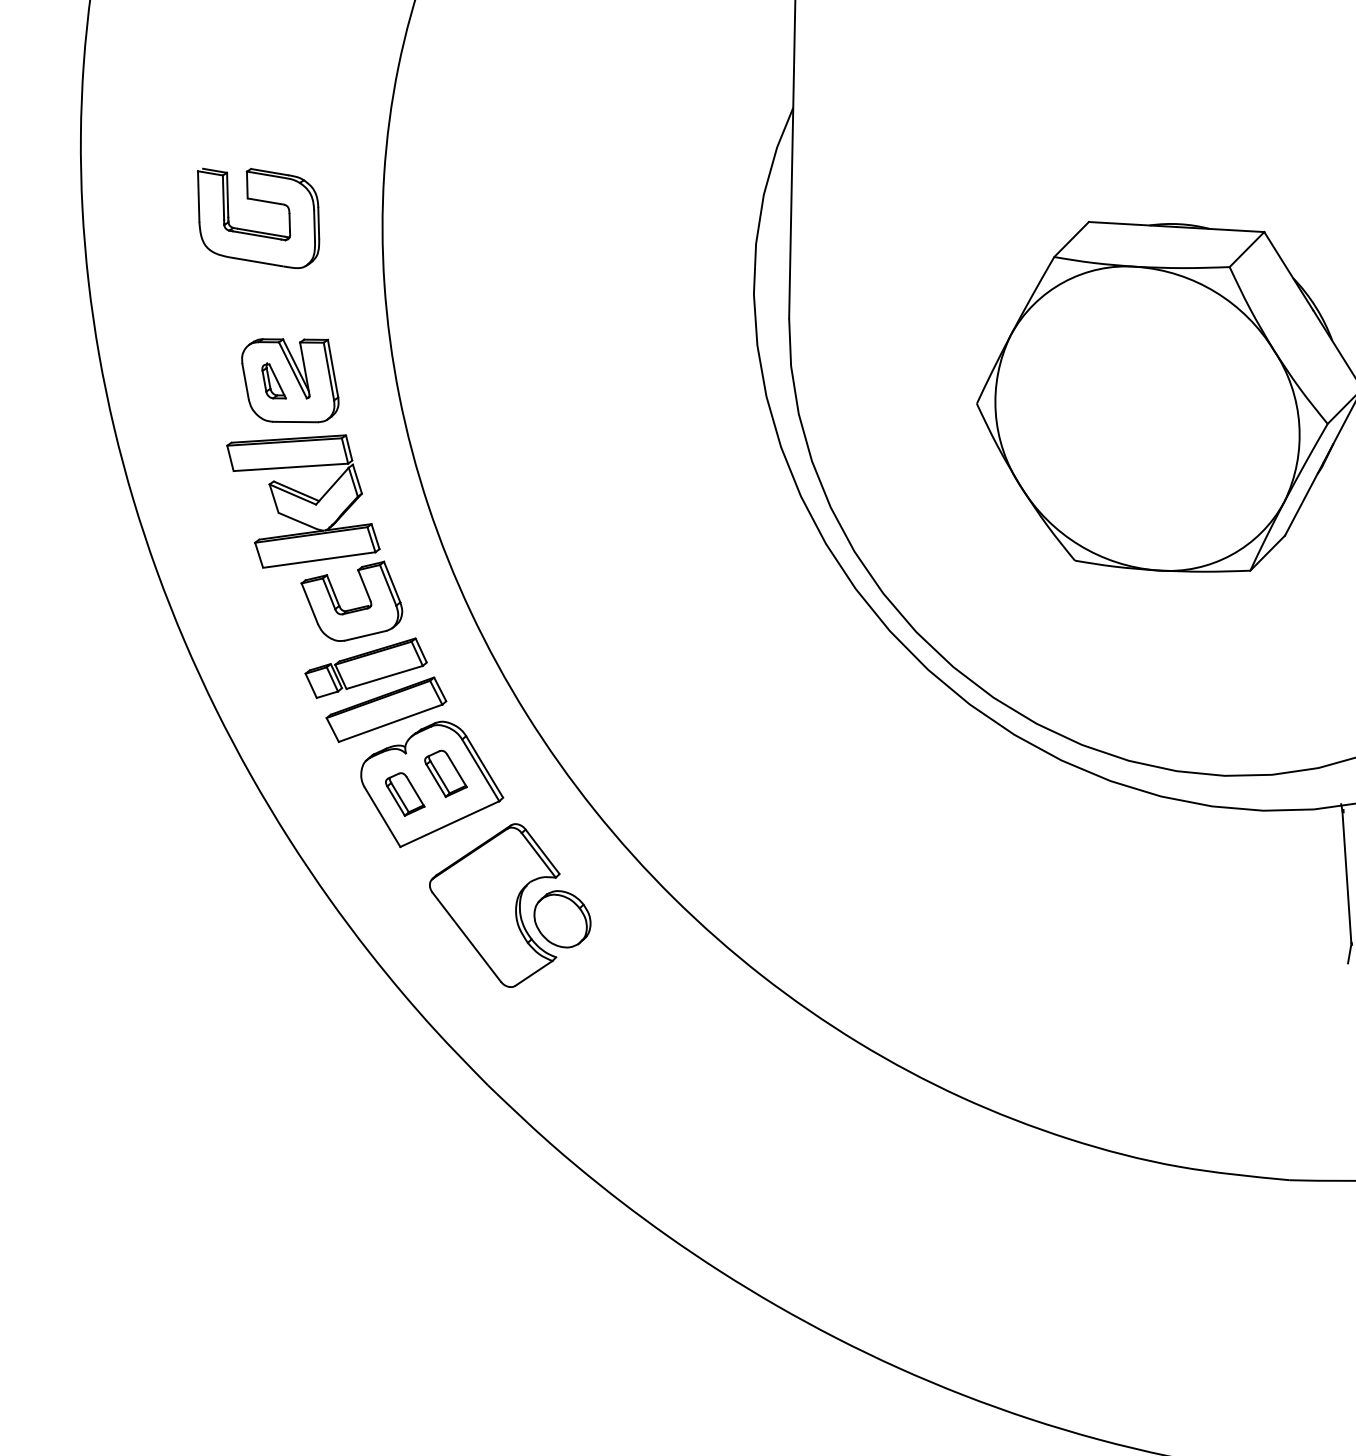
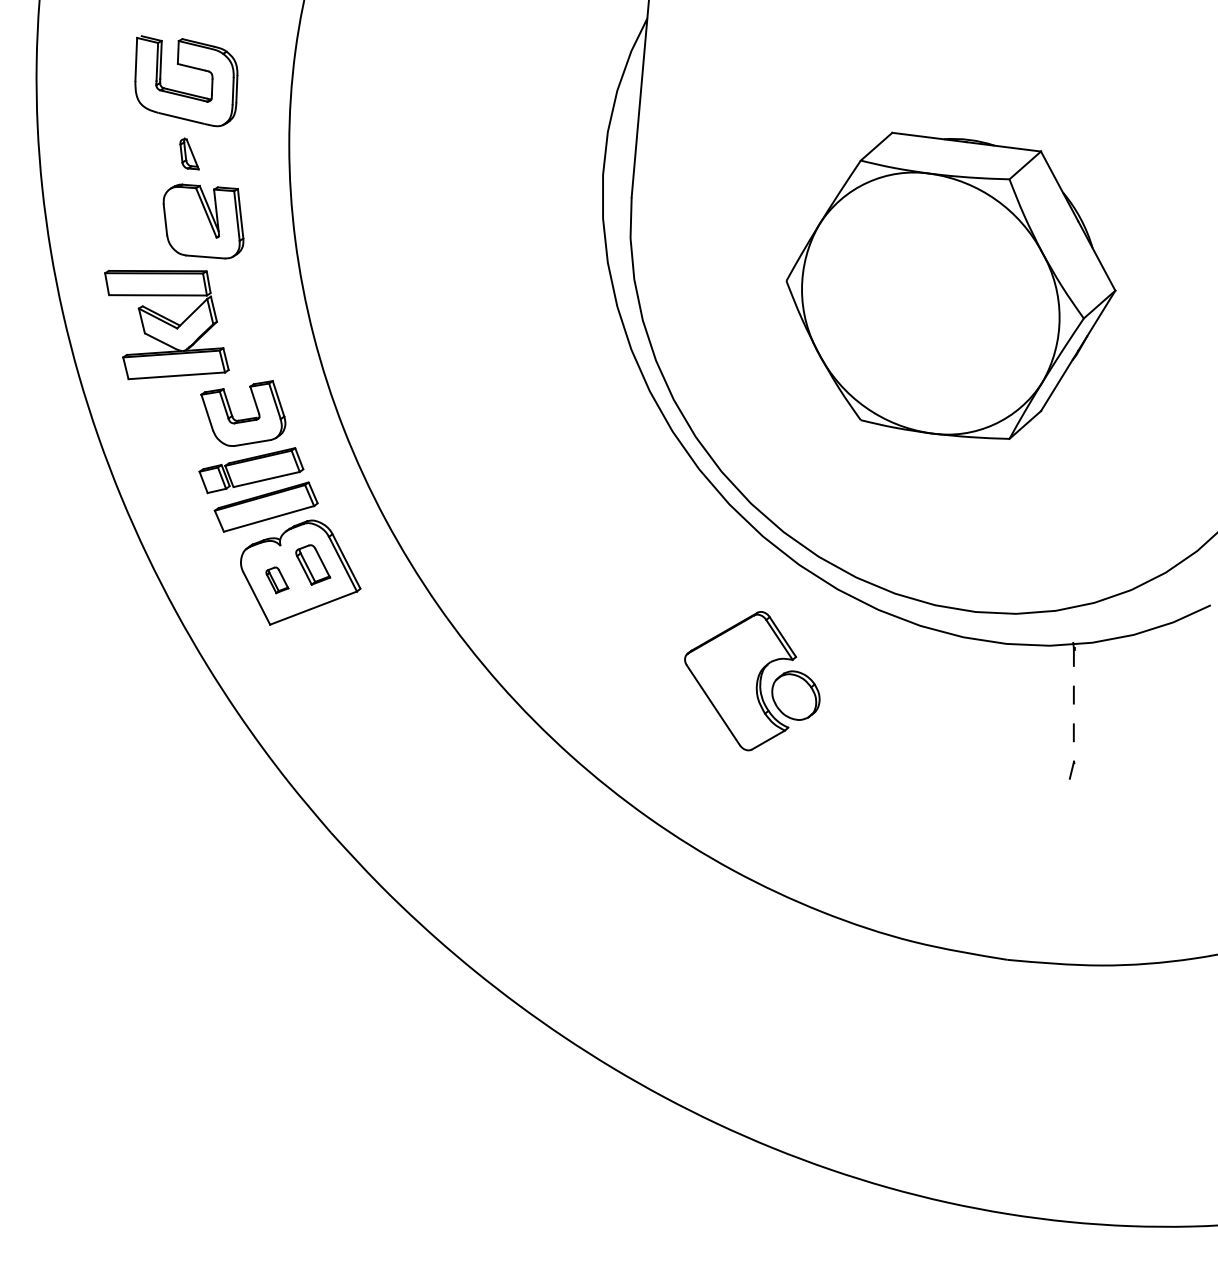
part: (273, 380) -> (189, 153), moved
part: (303, 500) -> (166, 324), moved
part: (405, 794) -> (277, 580), size x0.7
line: (1346, 876) -> (1073, 704), solid -> dashed
part: (510, 906) -> (752, 681), moved

